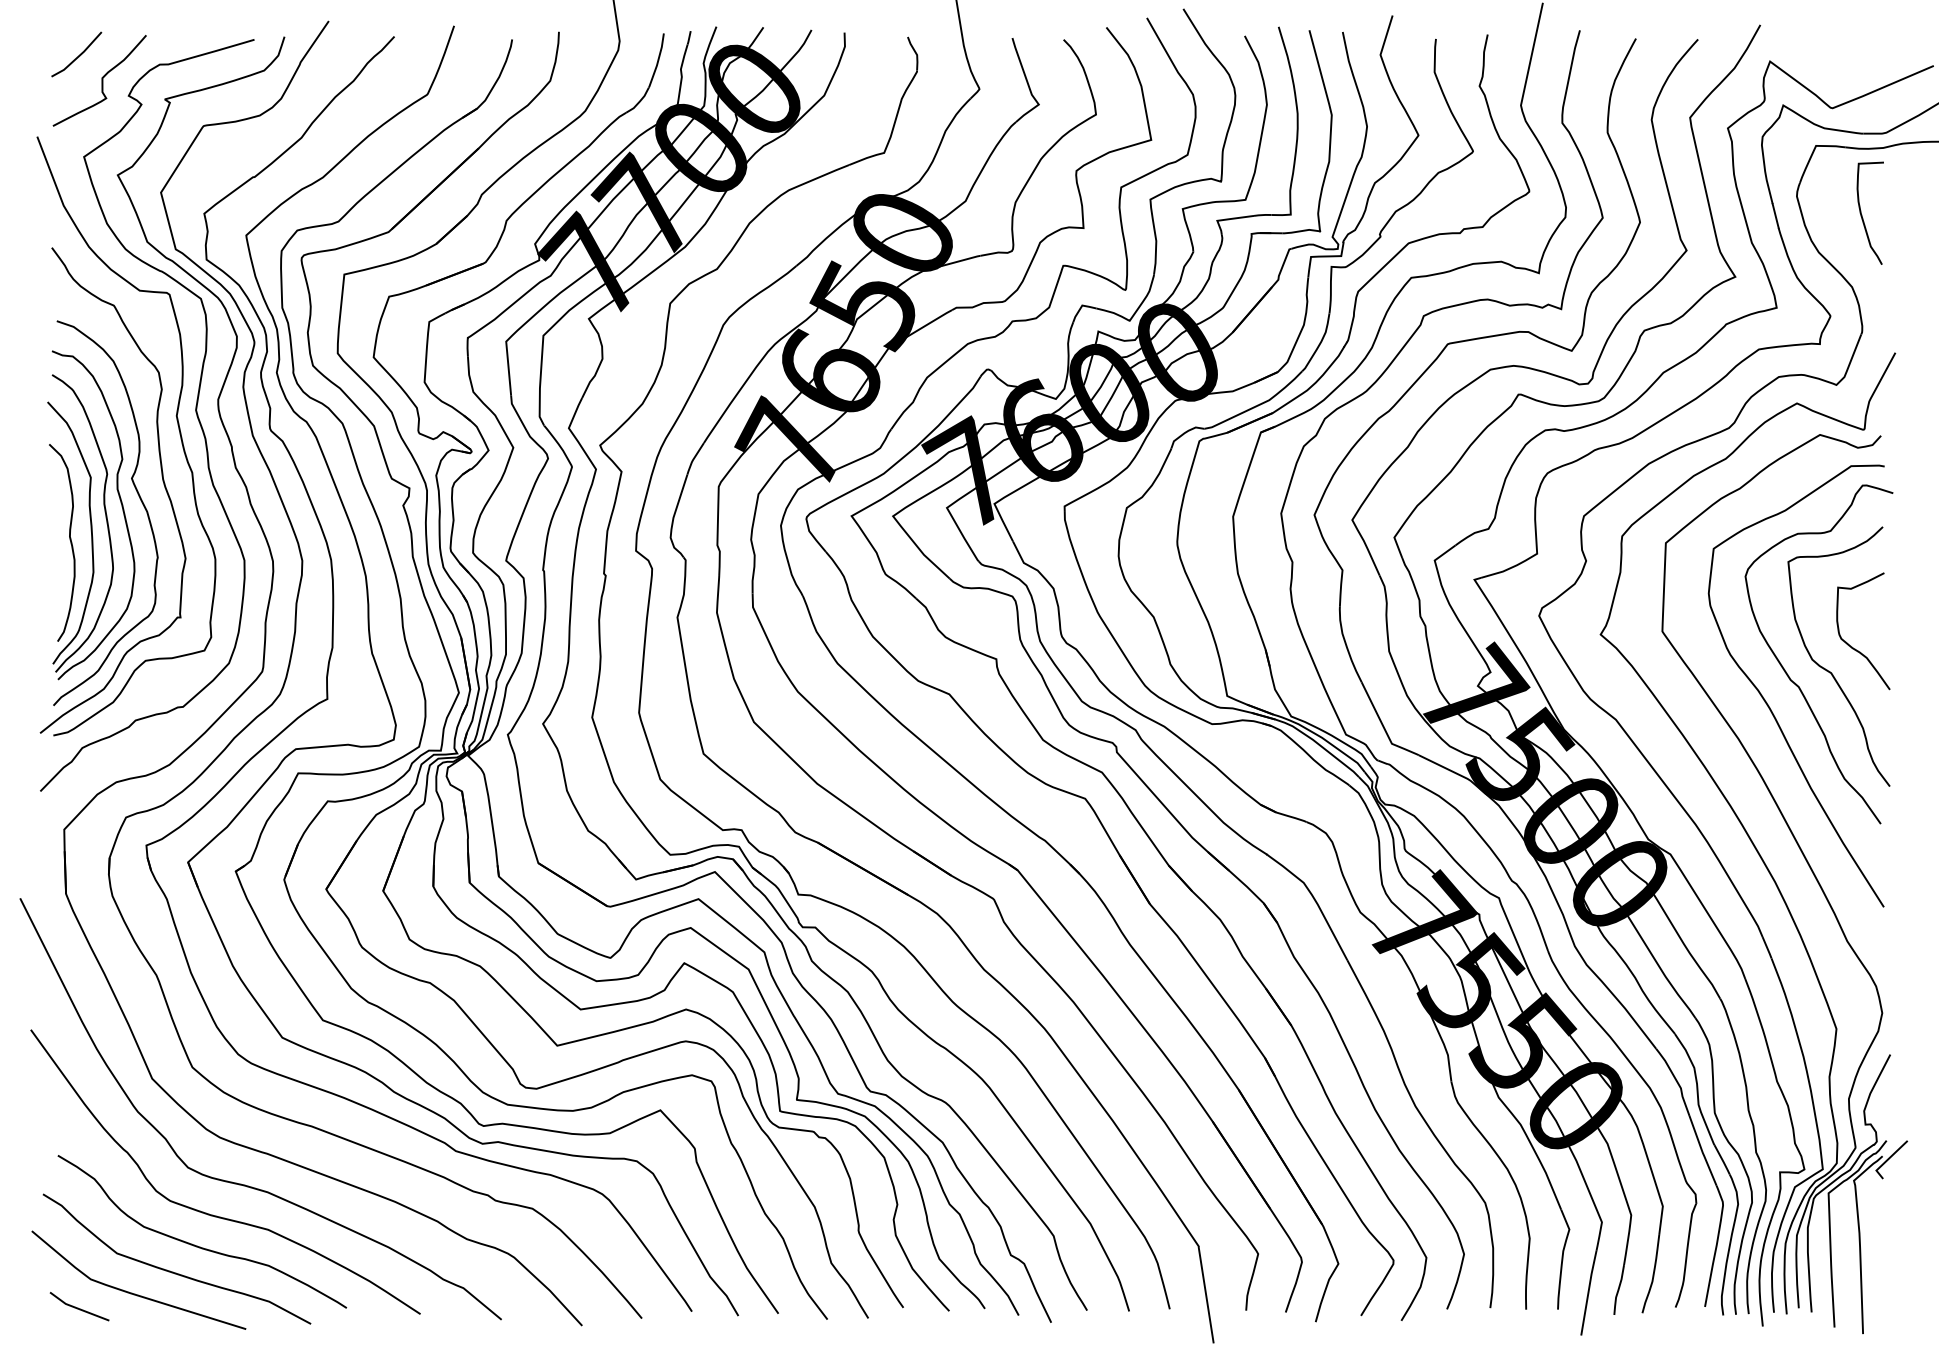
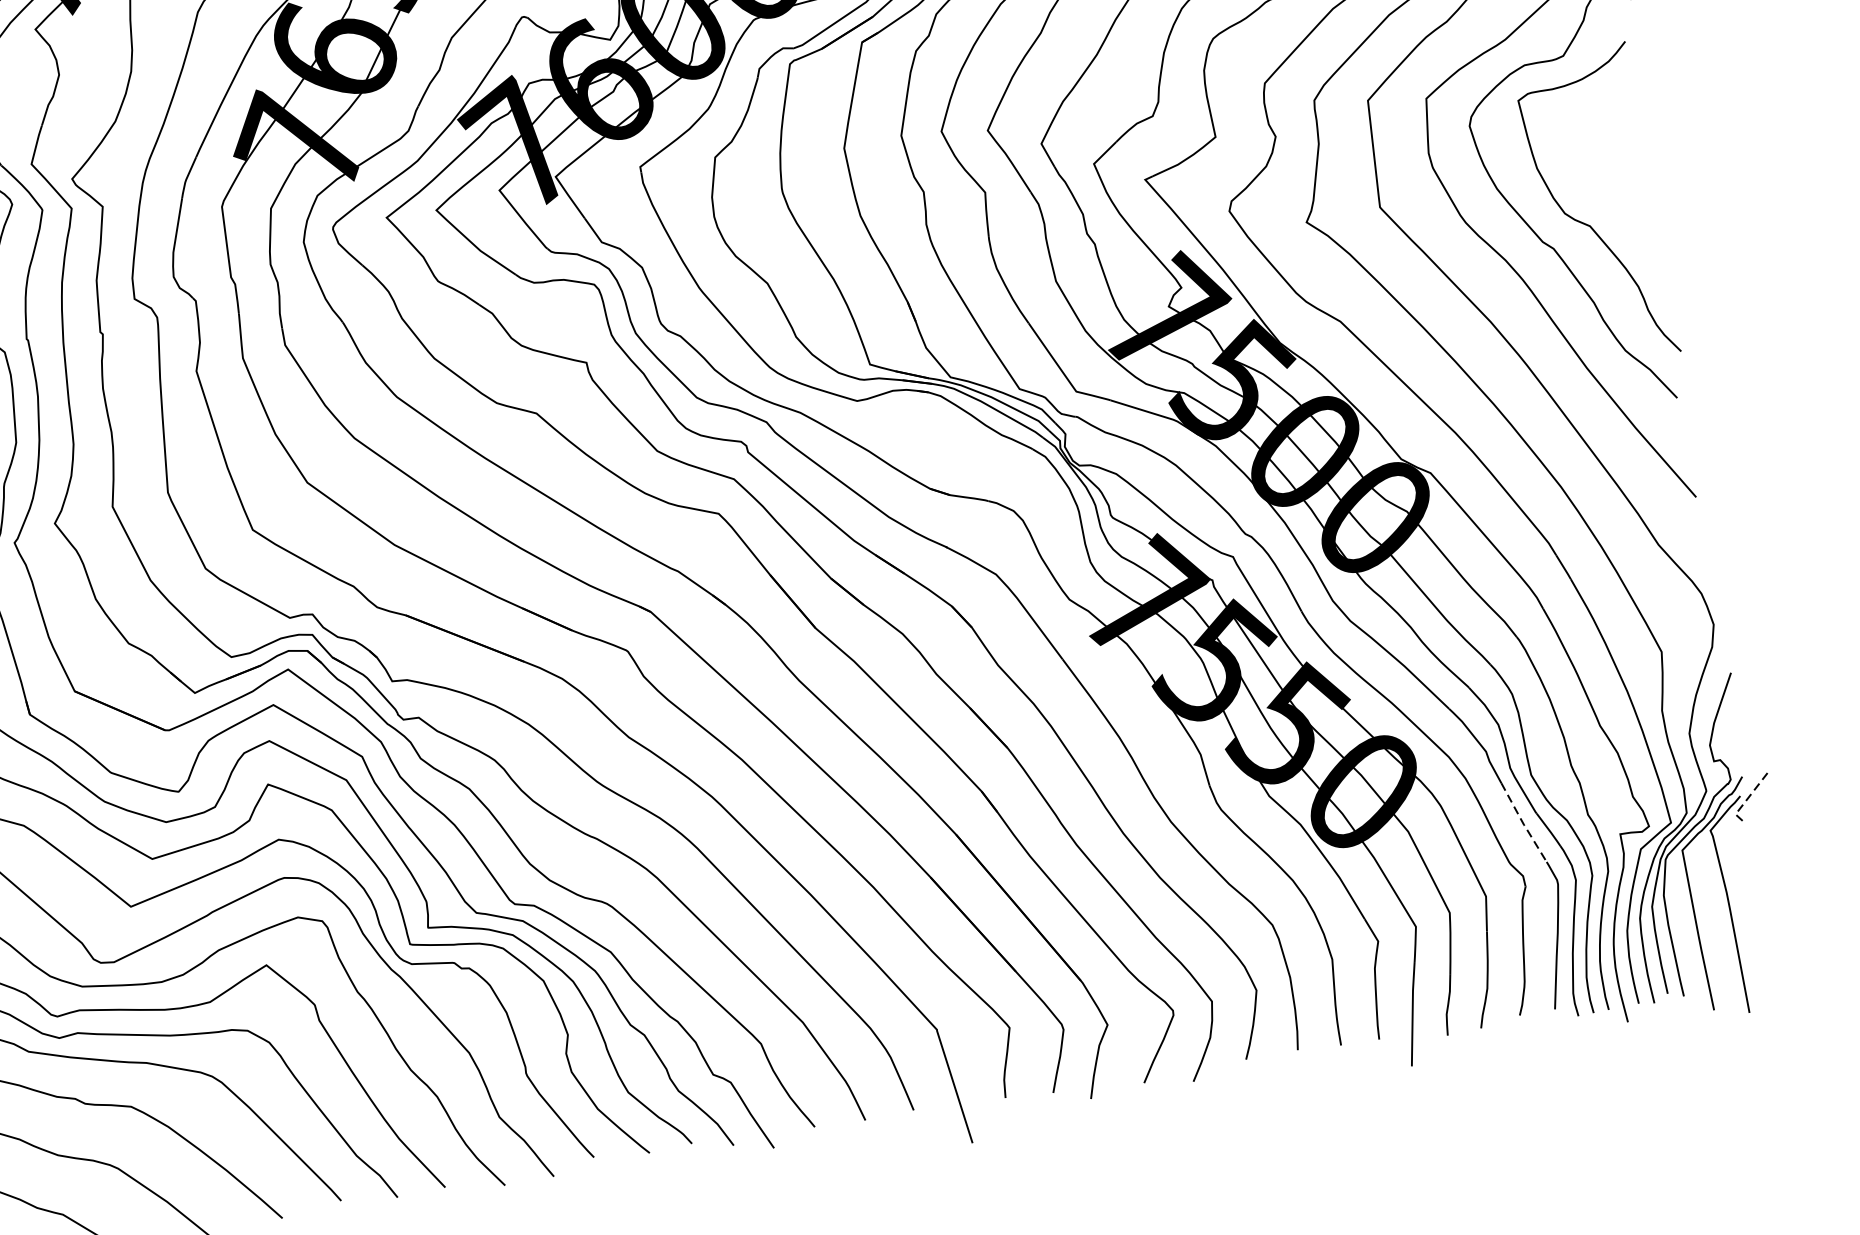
curve: (1852, 646) -> (1610, 190), removed
line: (1702, 1153) -> (1523, 825), solid -> dashed
line: (1887, 1159) -> (1746, 799), solid -> dashed

